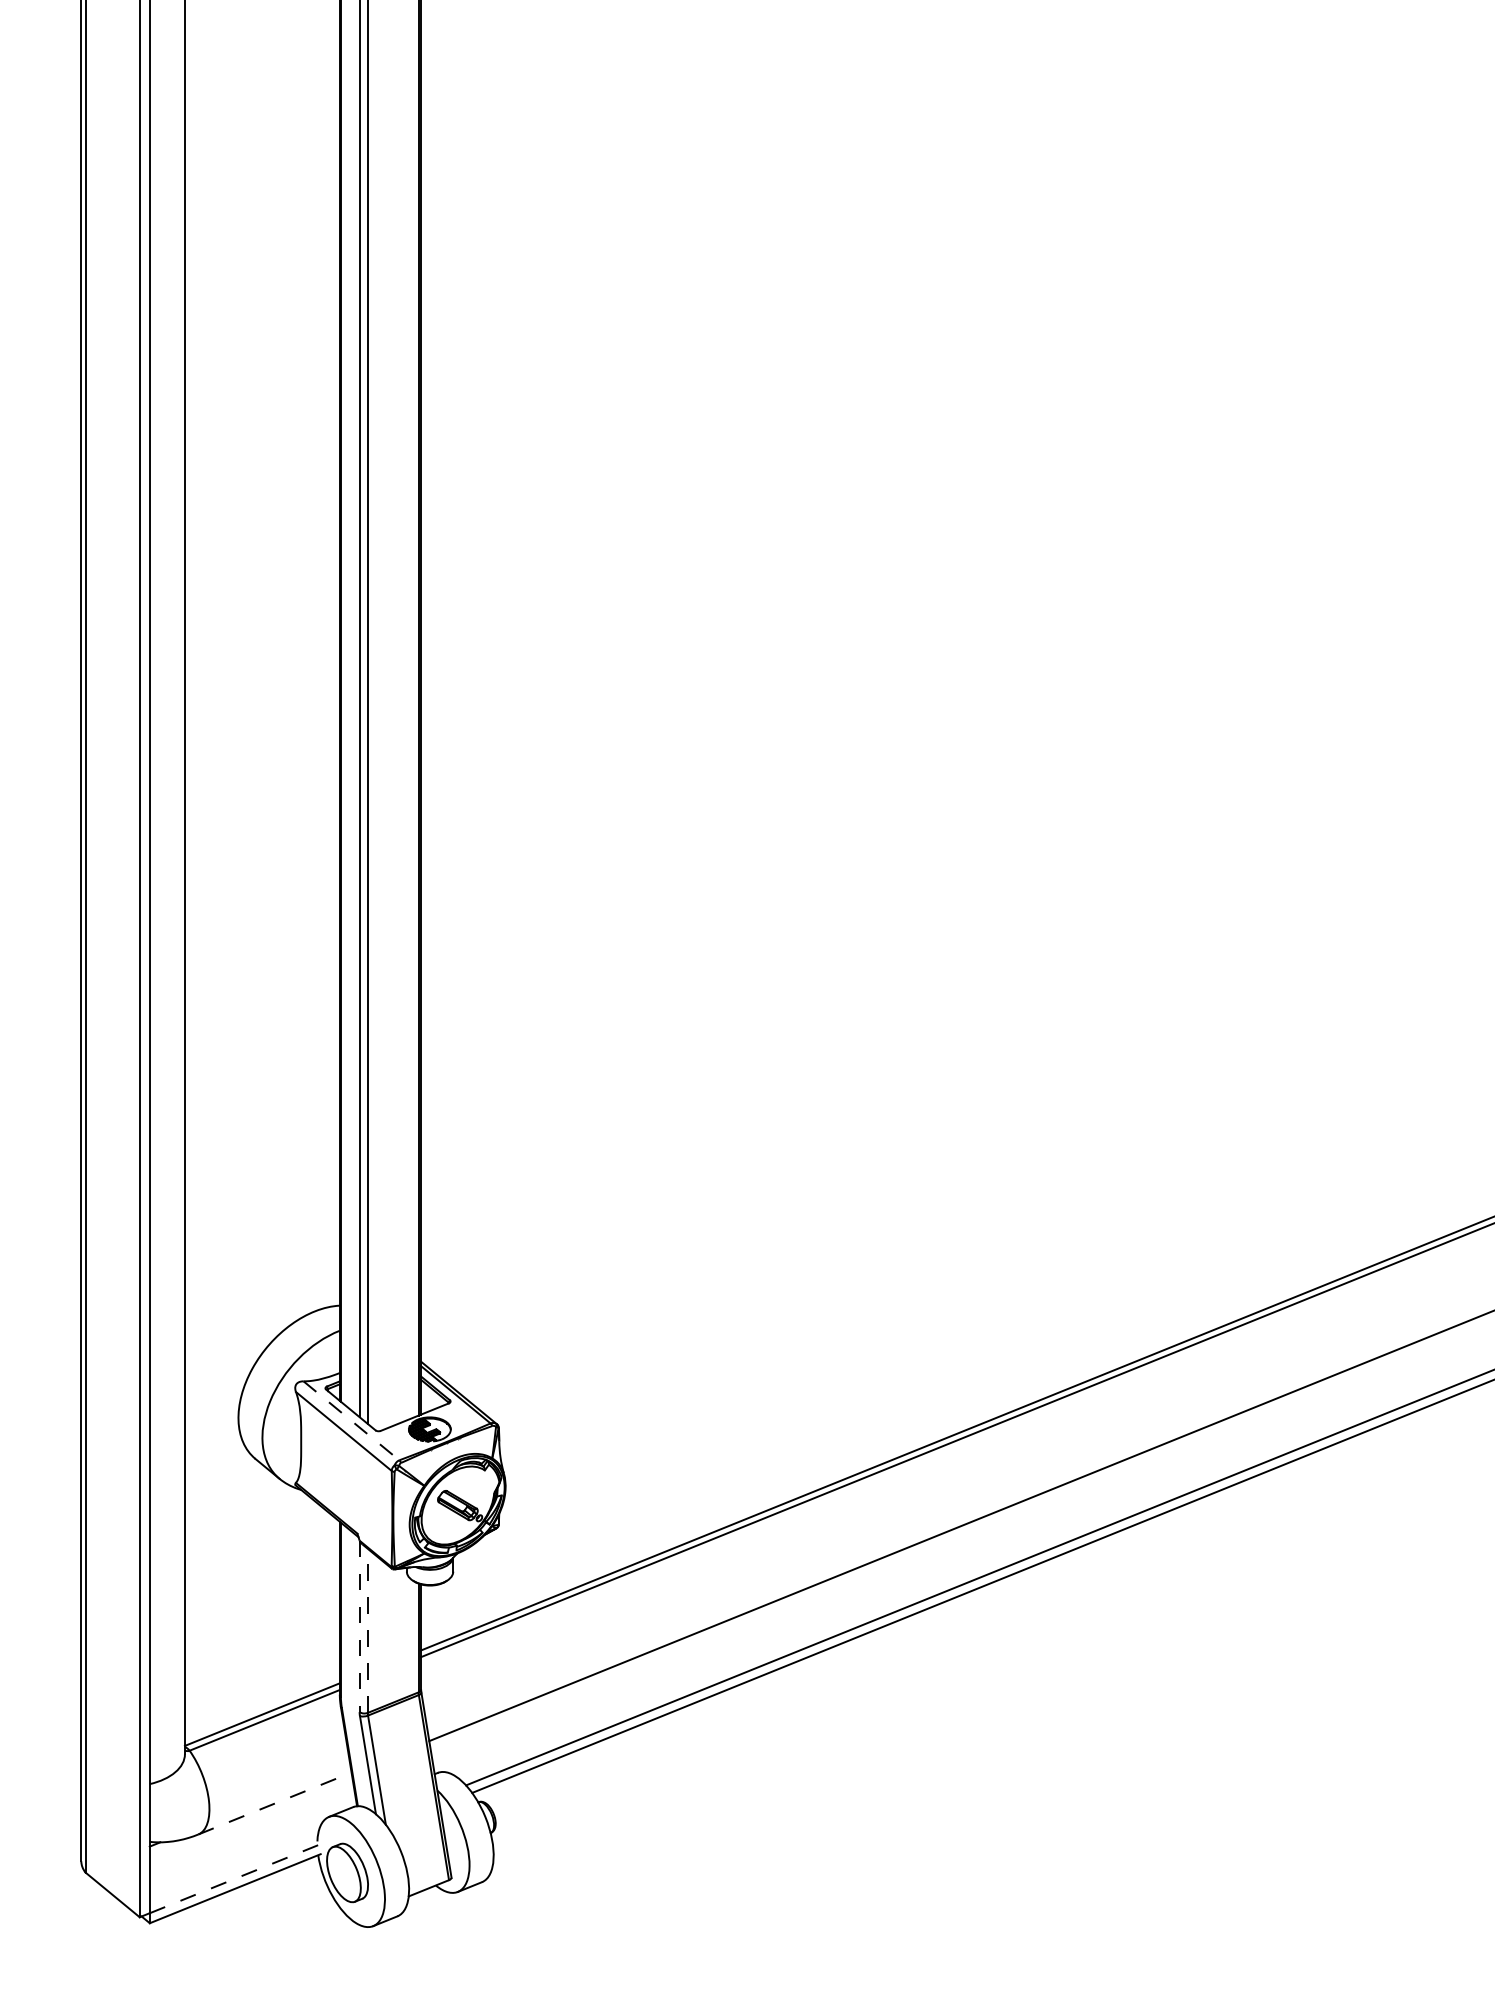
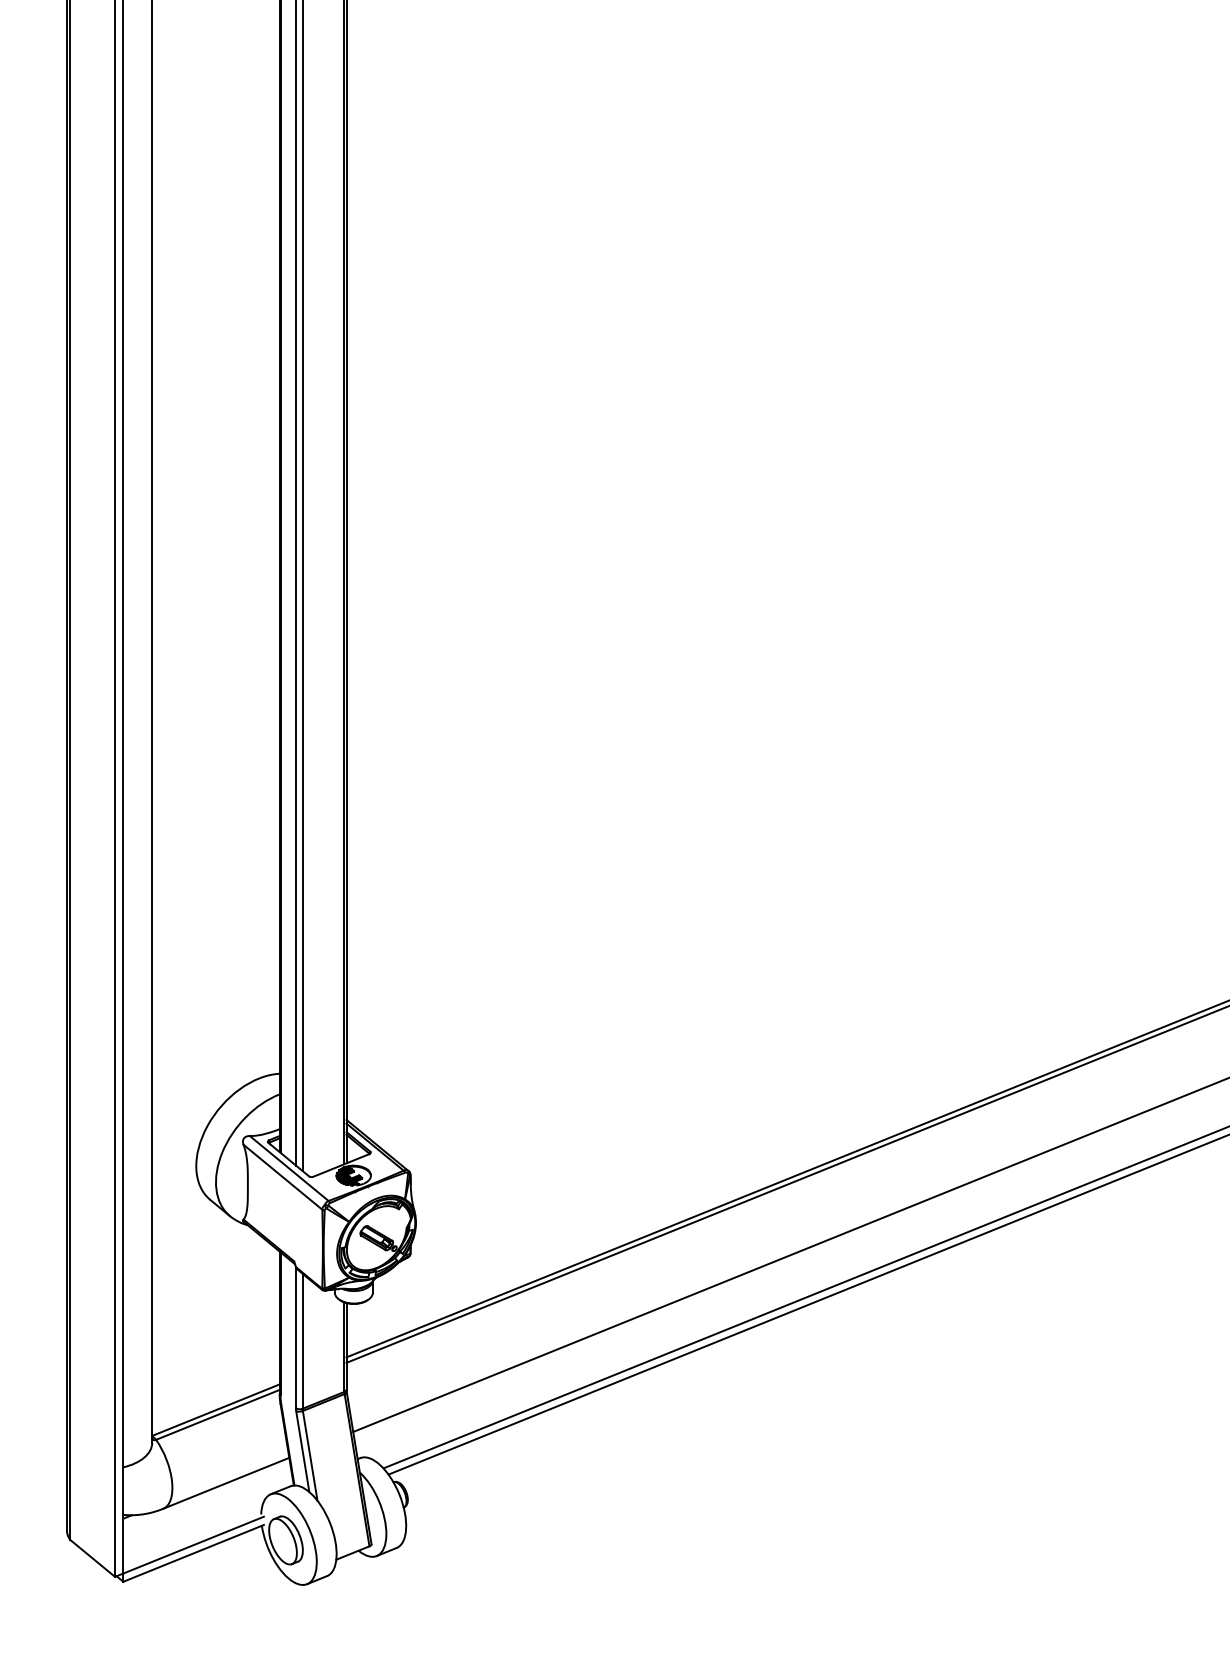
line: (351, 1421) -> (289, 1169), dashed -> solid
line: (359, 1626) -> (295, 1337), dashed -> solid
line: (367, 1630) -> (302, 1340), dashed -> solid
line: (274, 1803) -> (225, 1483), dashed -> solid
line: (235, 1878) -> (193, 1544), dashed -> solid

